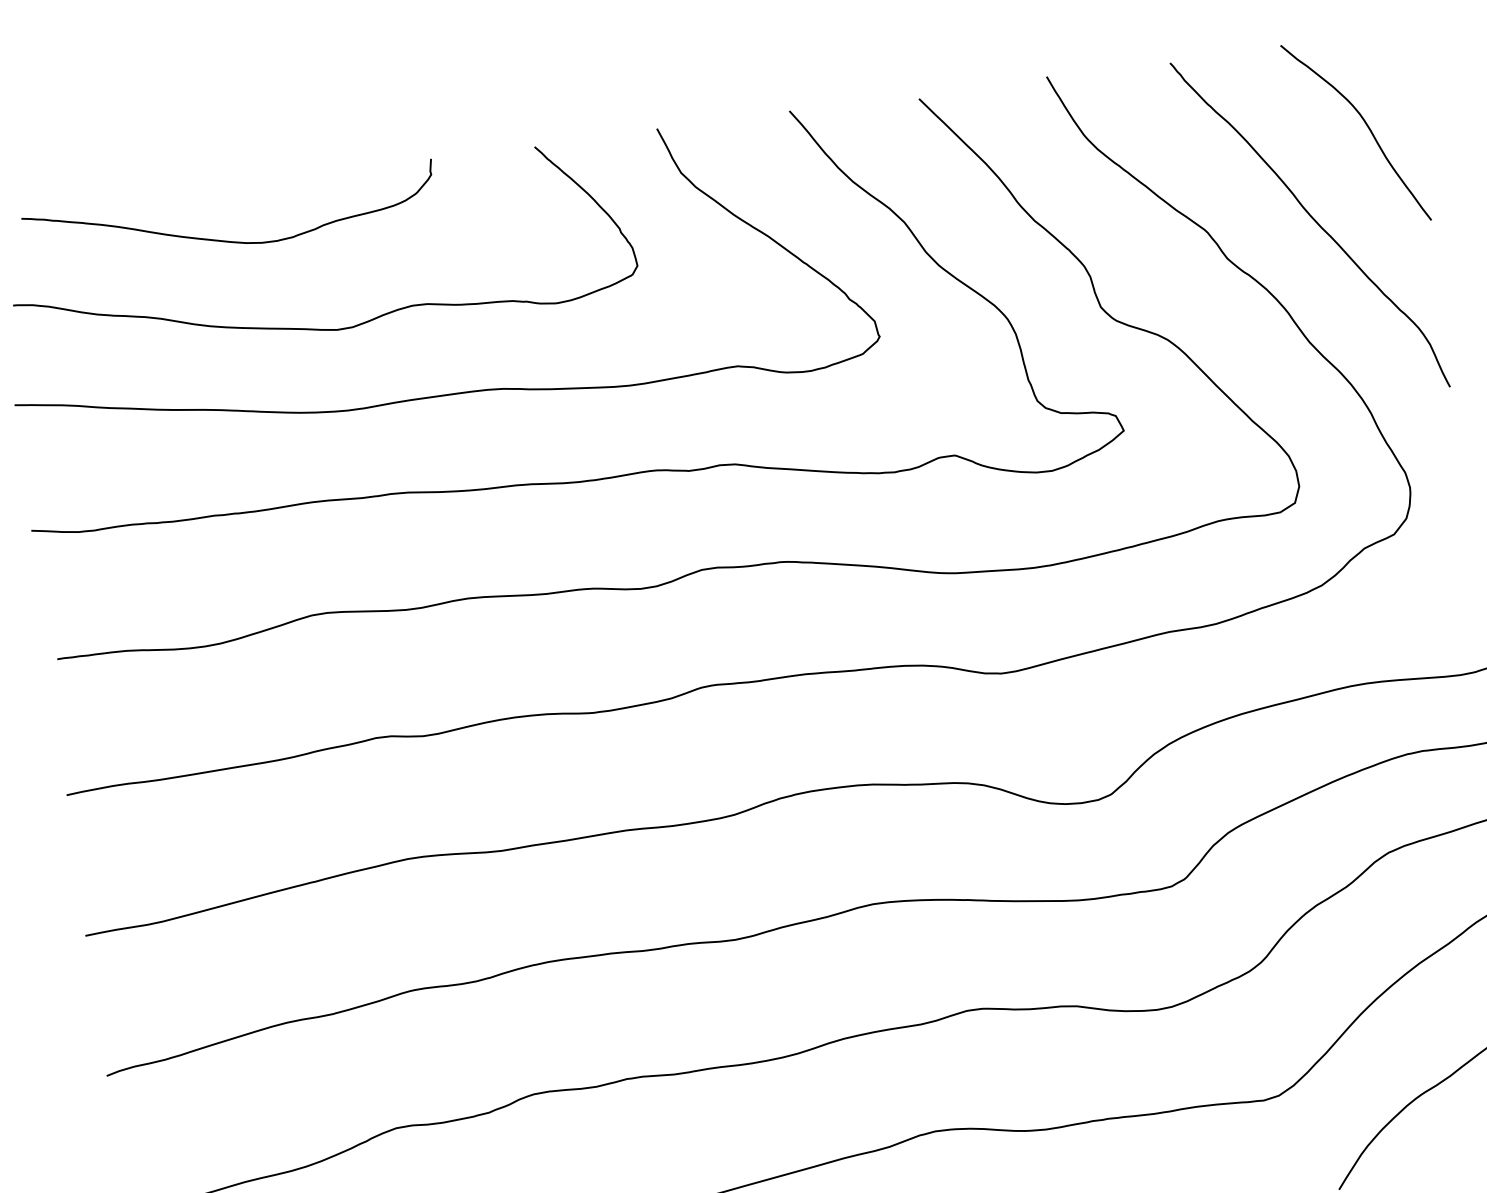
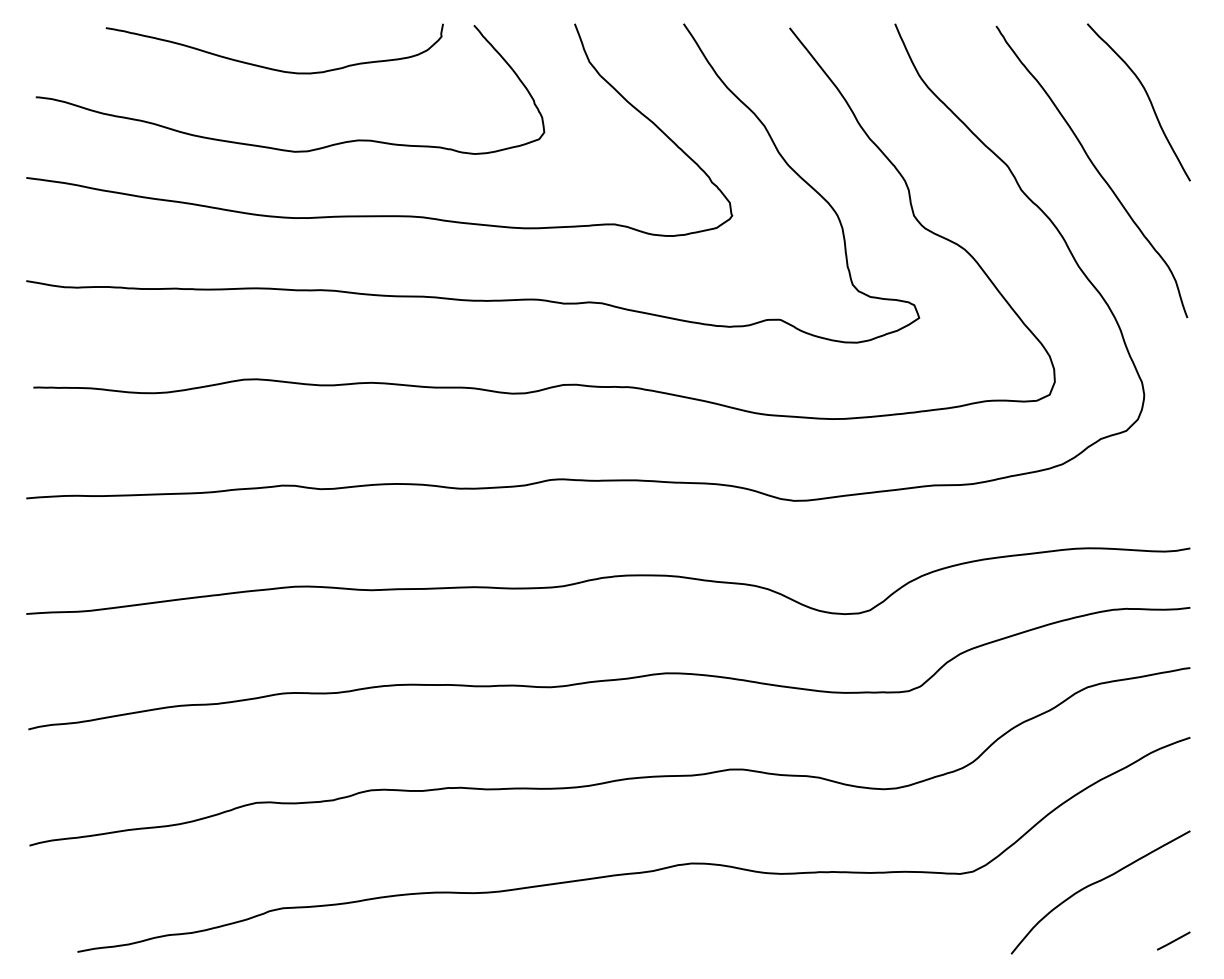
curve: (226, 240) -> (269, 67), moved

